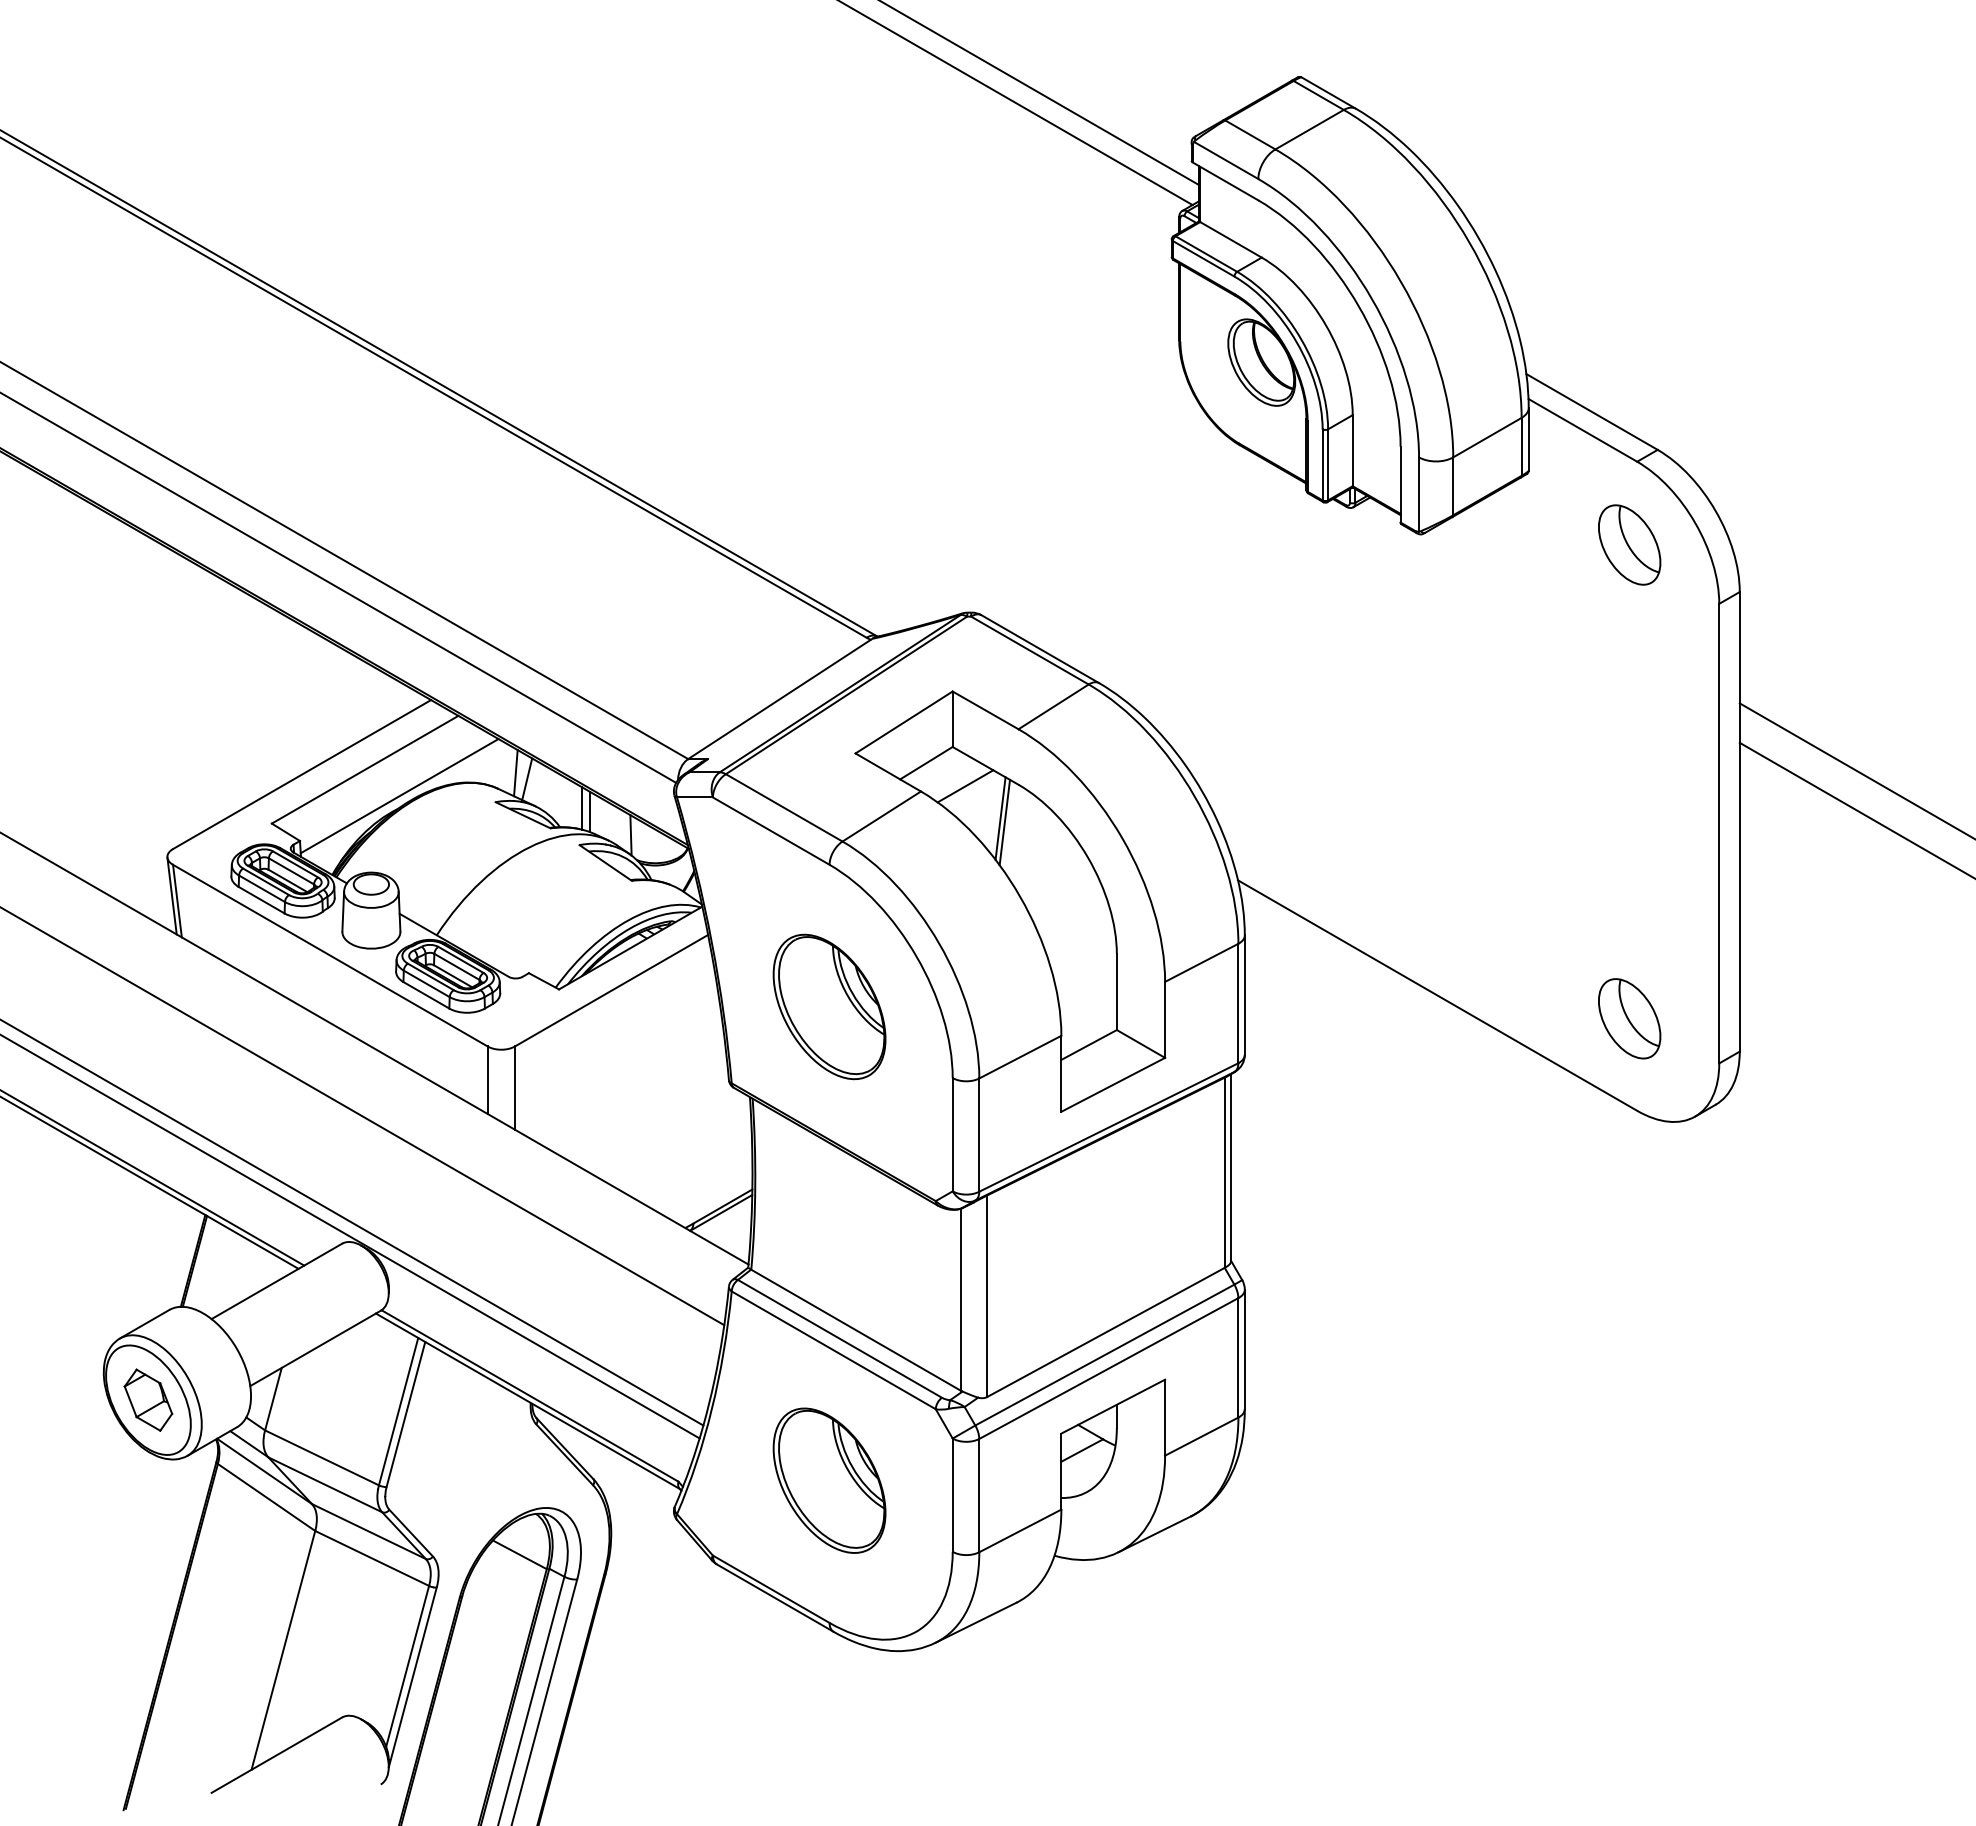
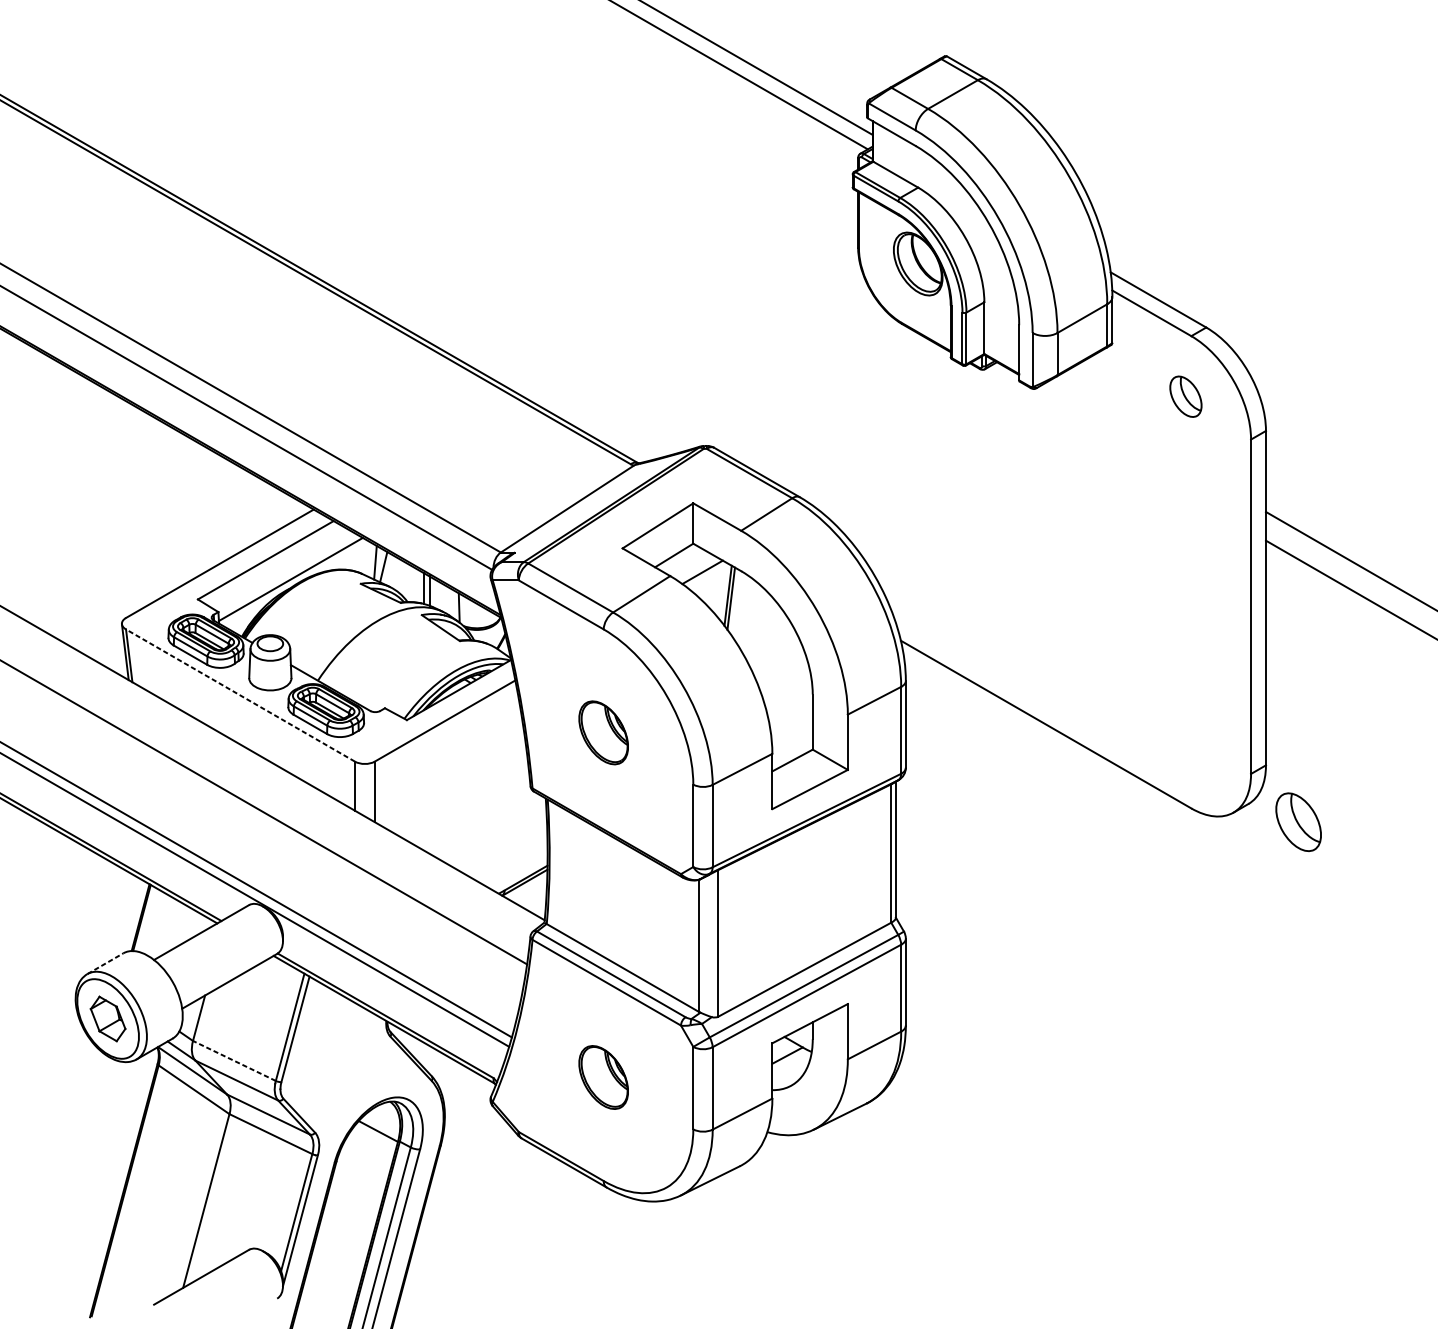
part: (1629, 544) -> (1185, 396), size x0.7
line: (330, 955) -> (240, 695), solid -> dashed
part: (829, 1006) -> (603, 732), size x0.6
part: (1629, 1018) -> (1298, 822), moved
line: (145, 1323) -> (105, 963), solid -> dashed
line: (321, 1457) -> (234, 1060), solid -> dashed
part: (829, 1480) -> (603, 1077), size x0.6

